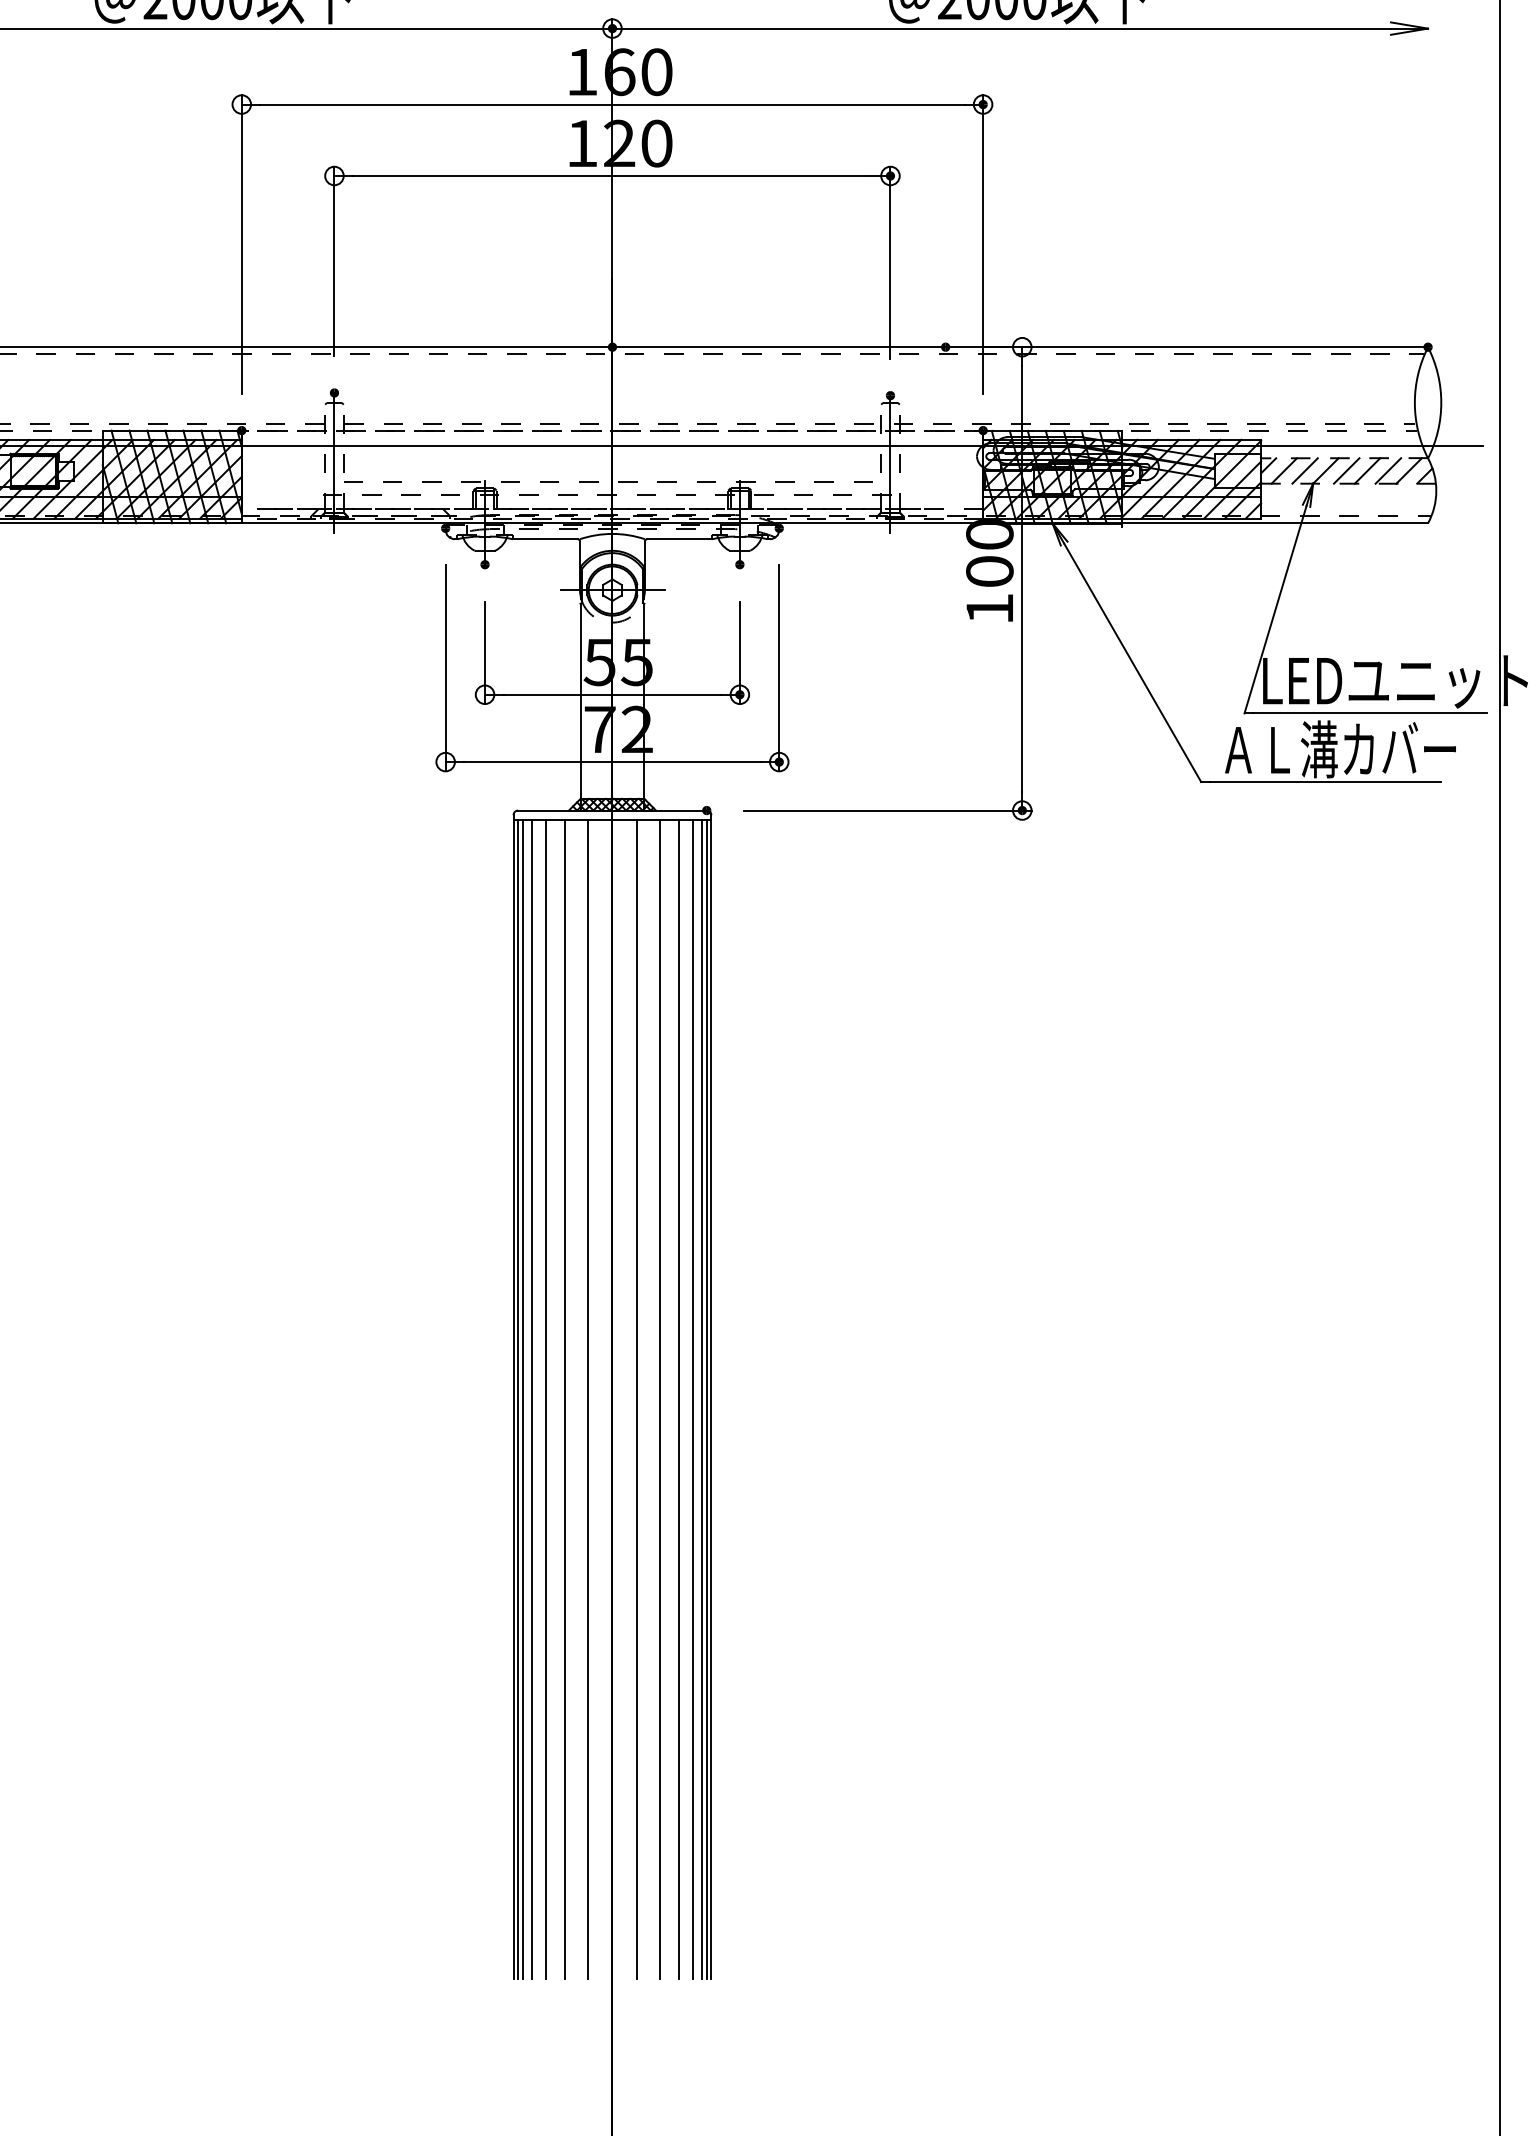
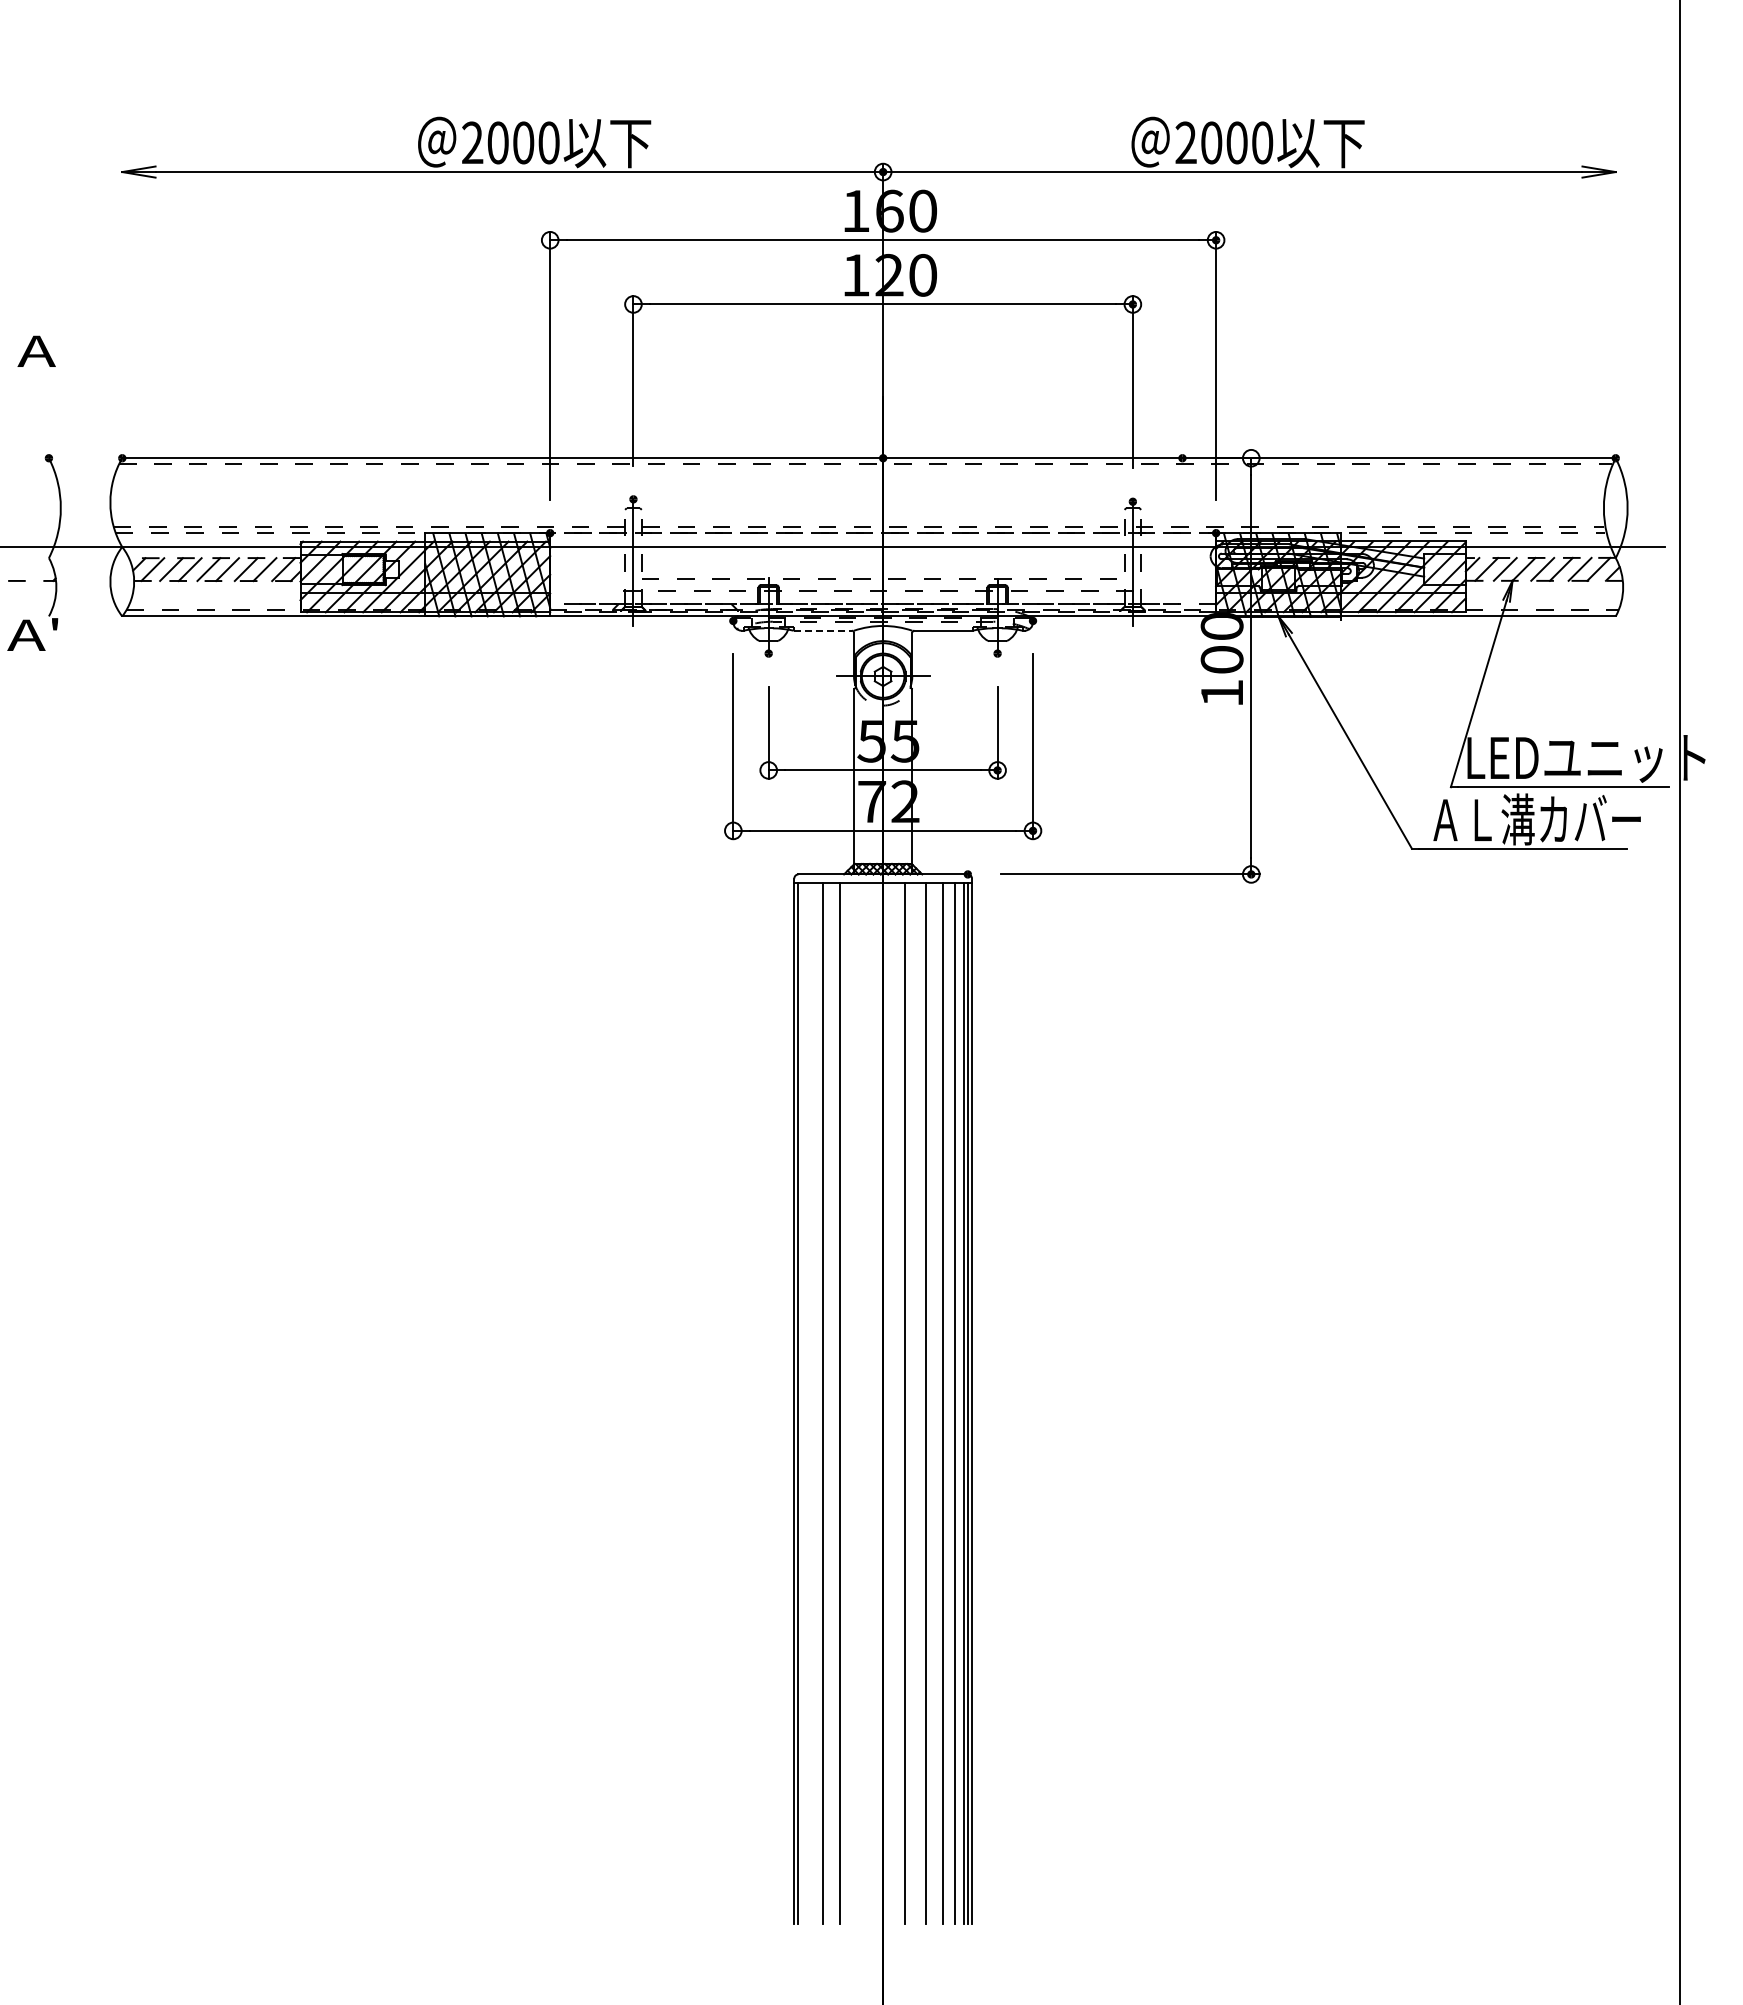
line: (546, 538) -> (823, 630), solid -> dashed
line: (522, 1399) -> (802, 1403), removed
line: (531, 1399) -> (810, 1403), removed
line: (587, 1399) -> (860, 1403), removed

